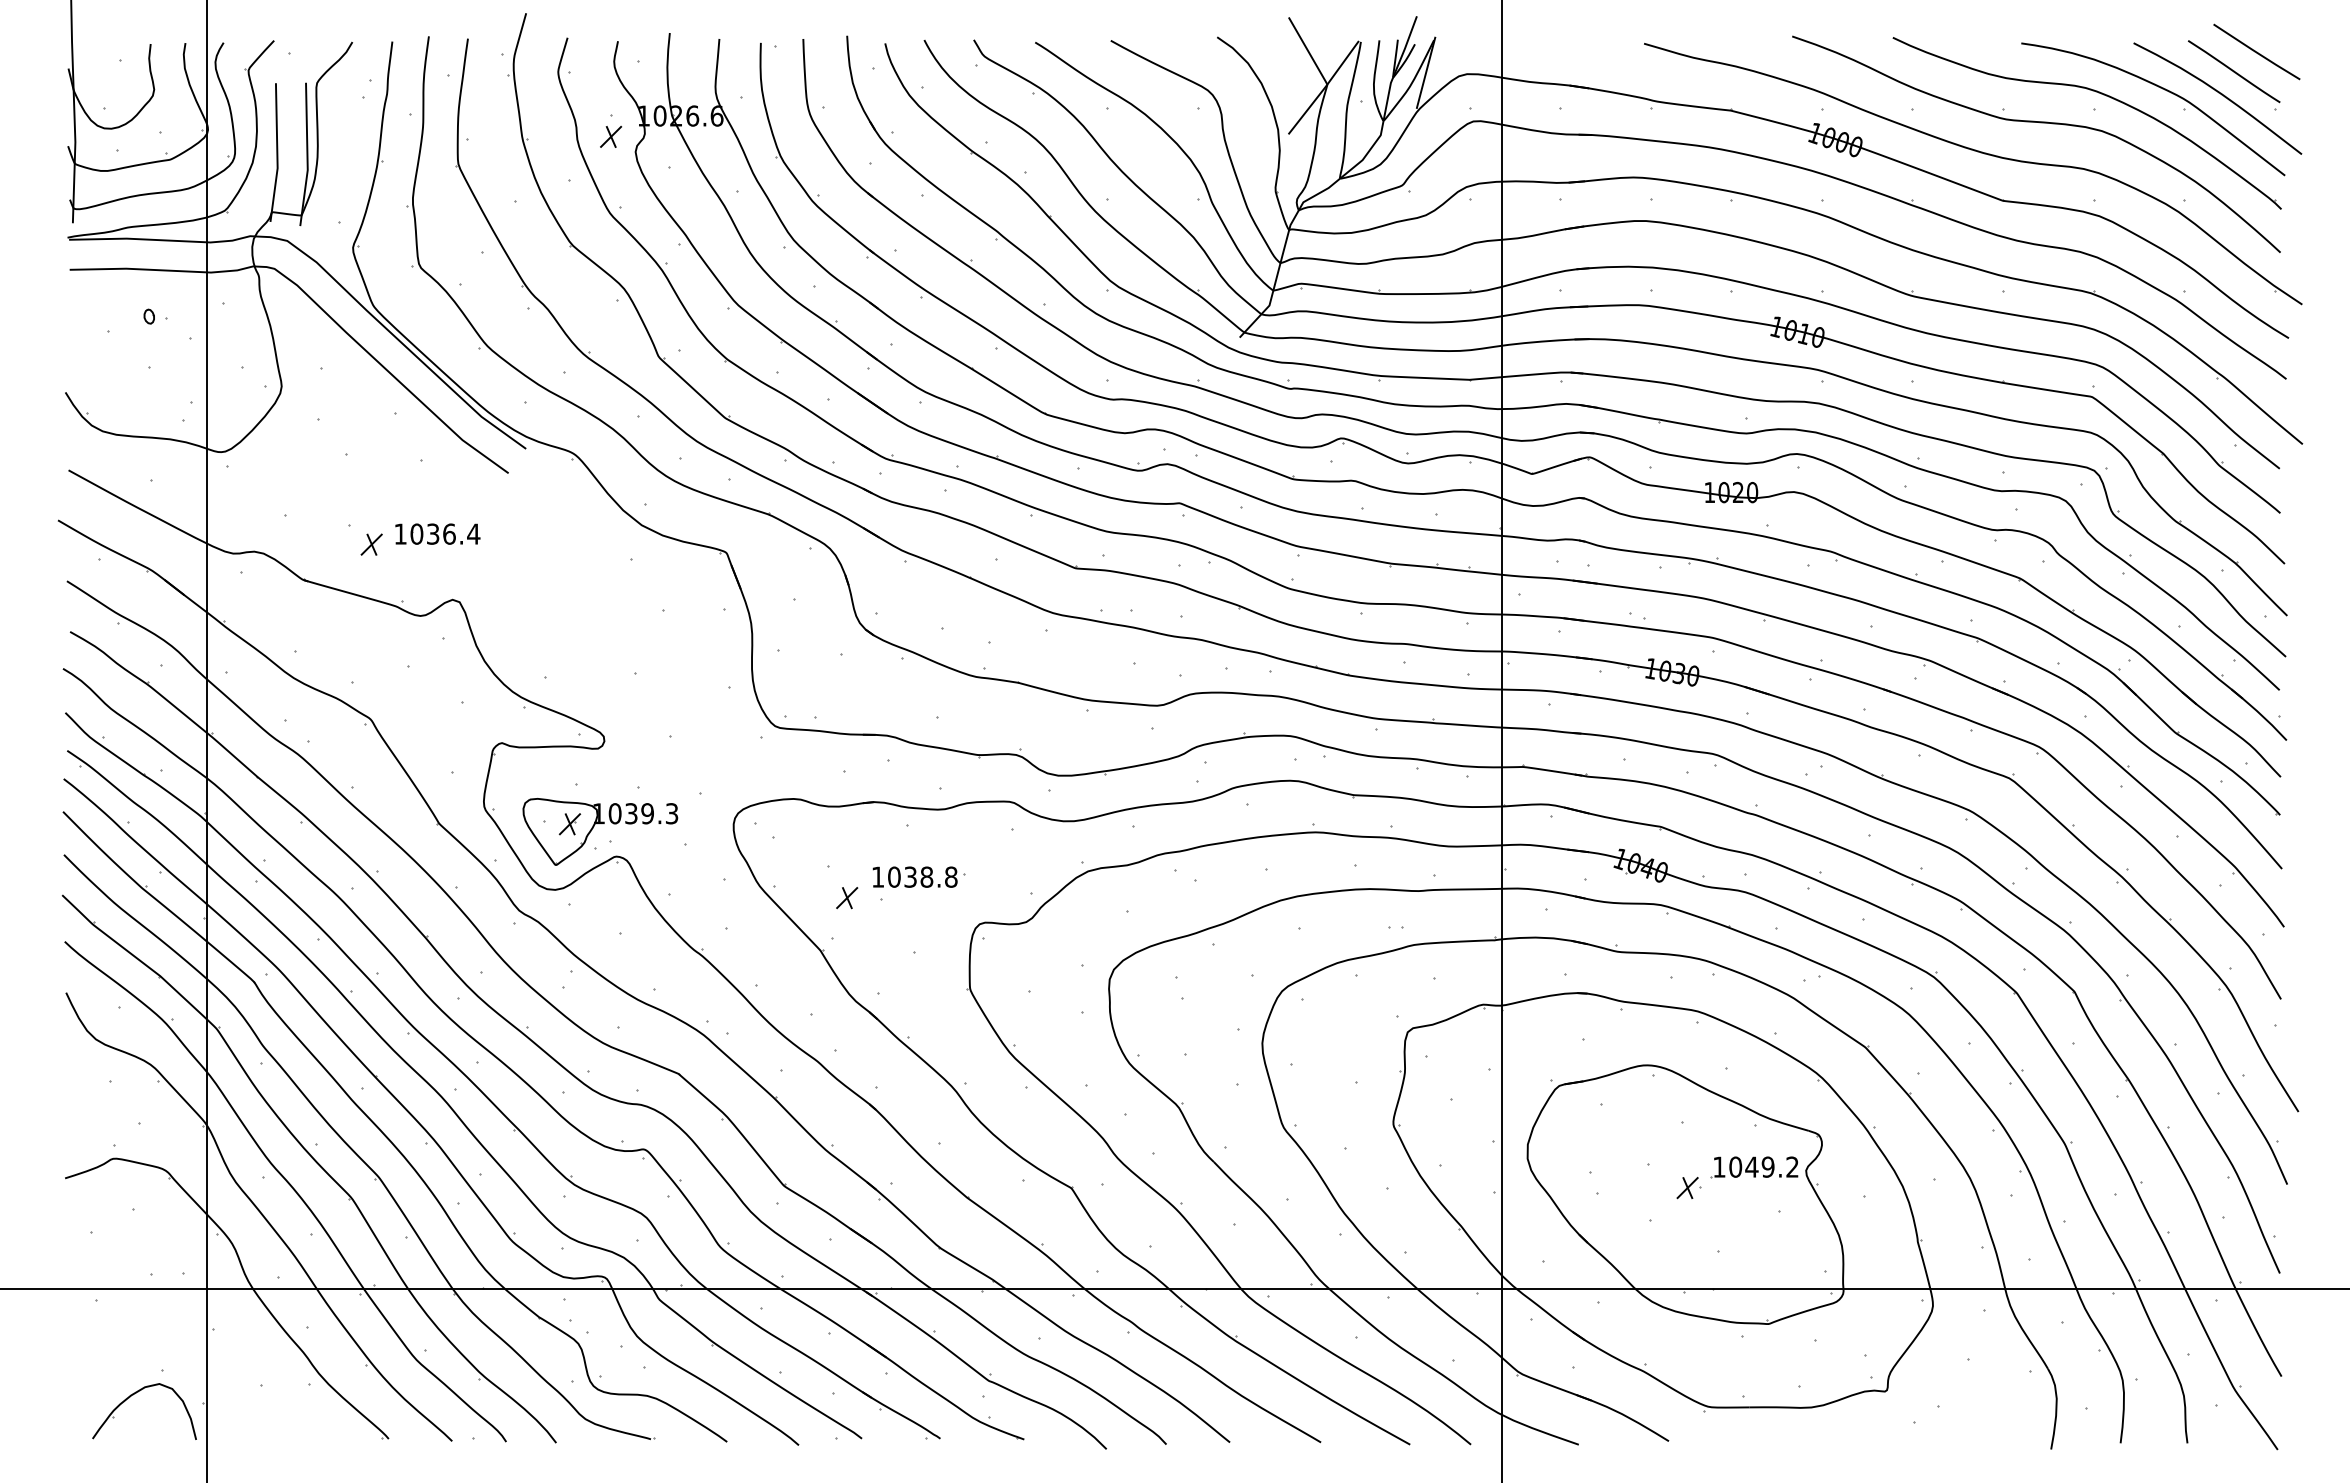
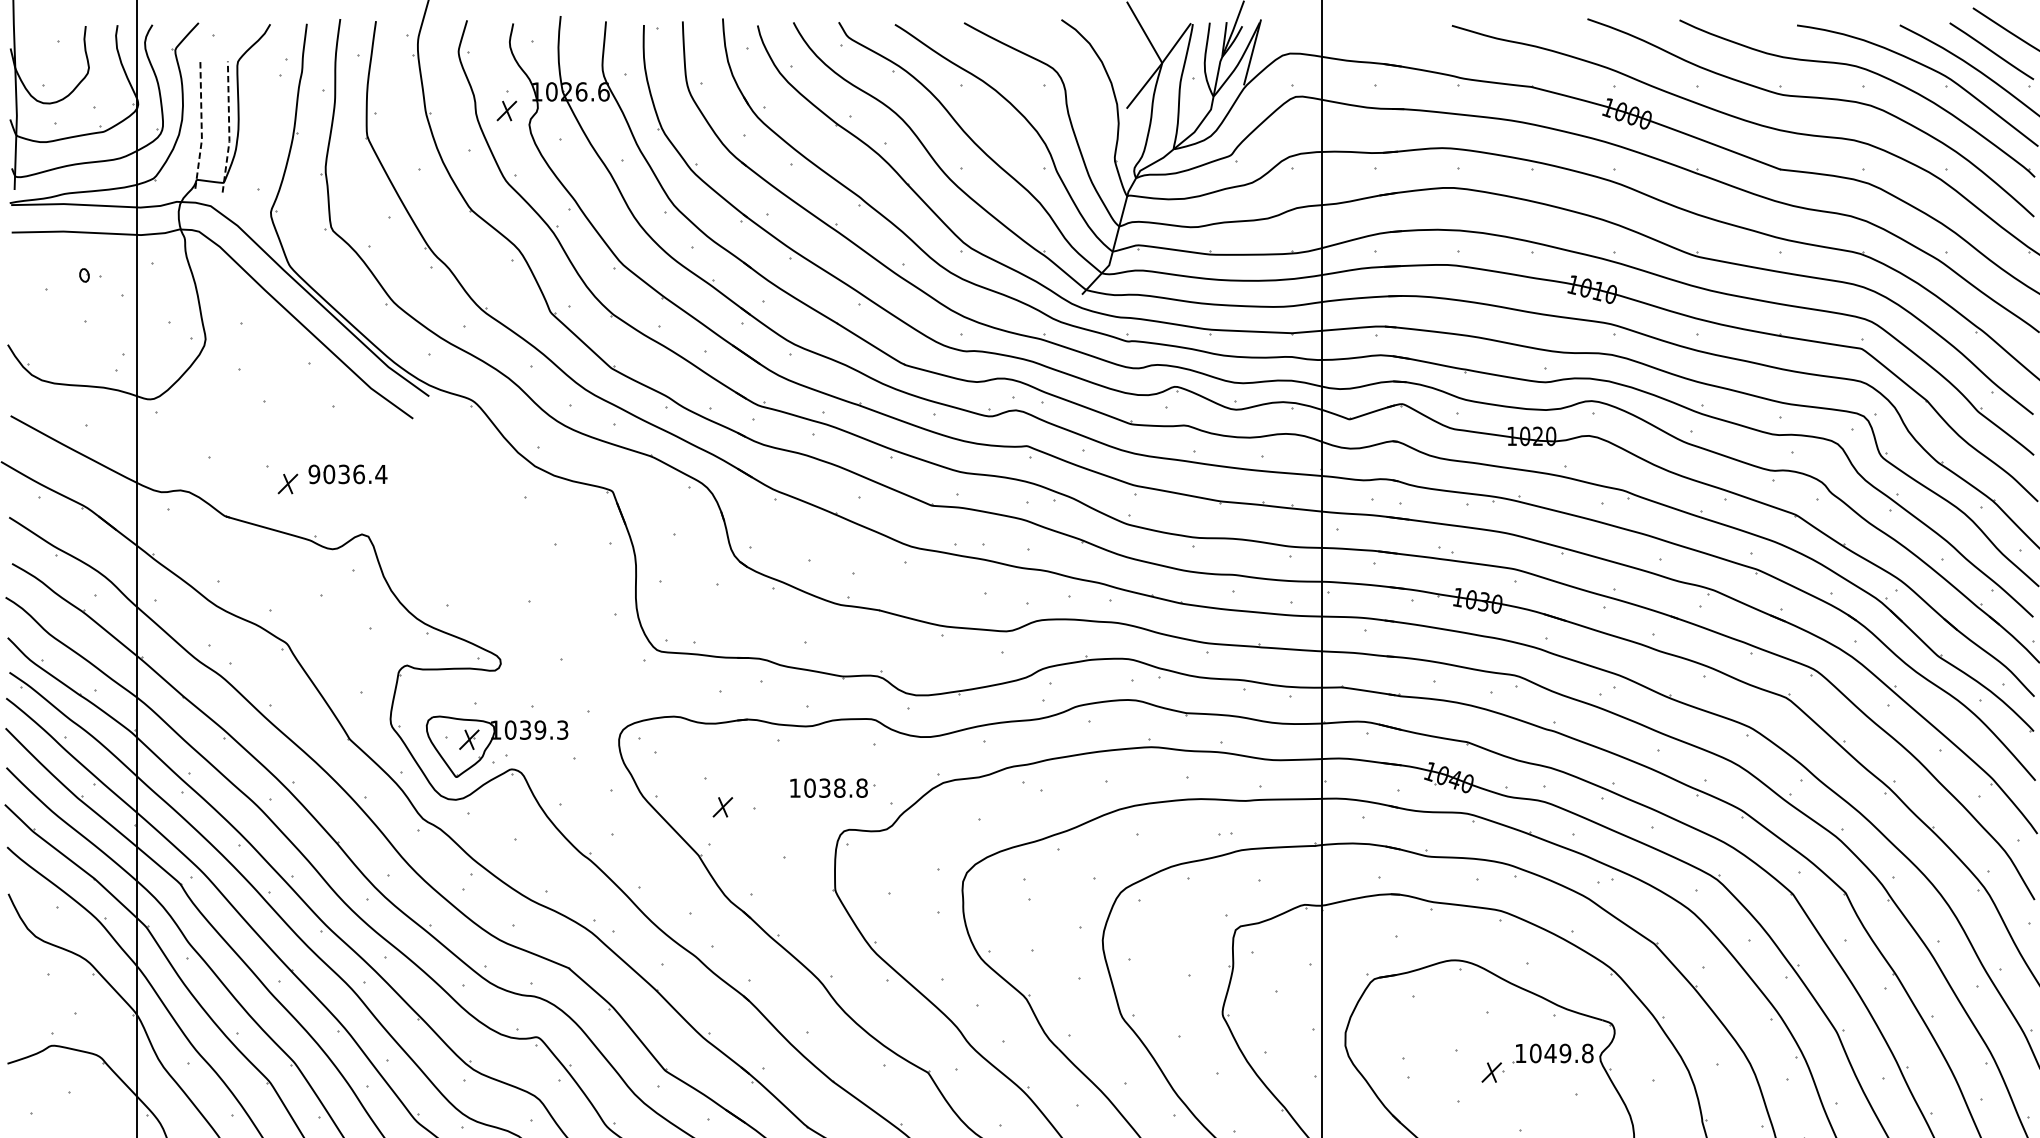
line: (277, 153) -> (201, 126), solid -> dashed
line: (307, 155) -> (229, 128), solid -> dashed
text: (400, 533) -> (314, 473), 1036.4 -> 9036.4
part: (918, 876) -> (832, 787), moved
text: (1792, 1166) -> (1587, 1052), 1049.2 -> 1049.8

